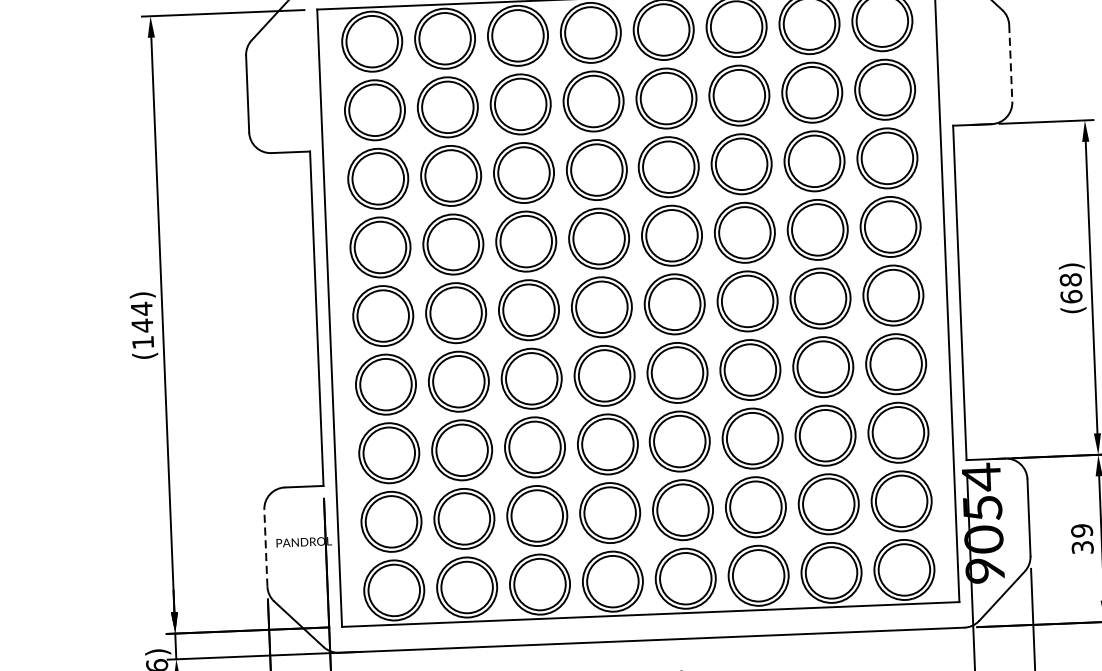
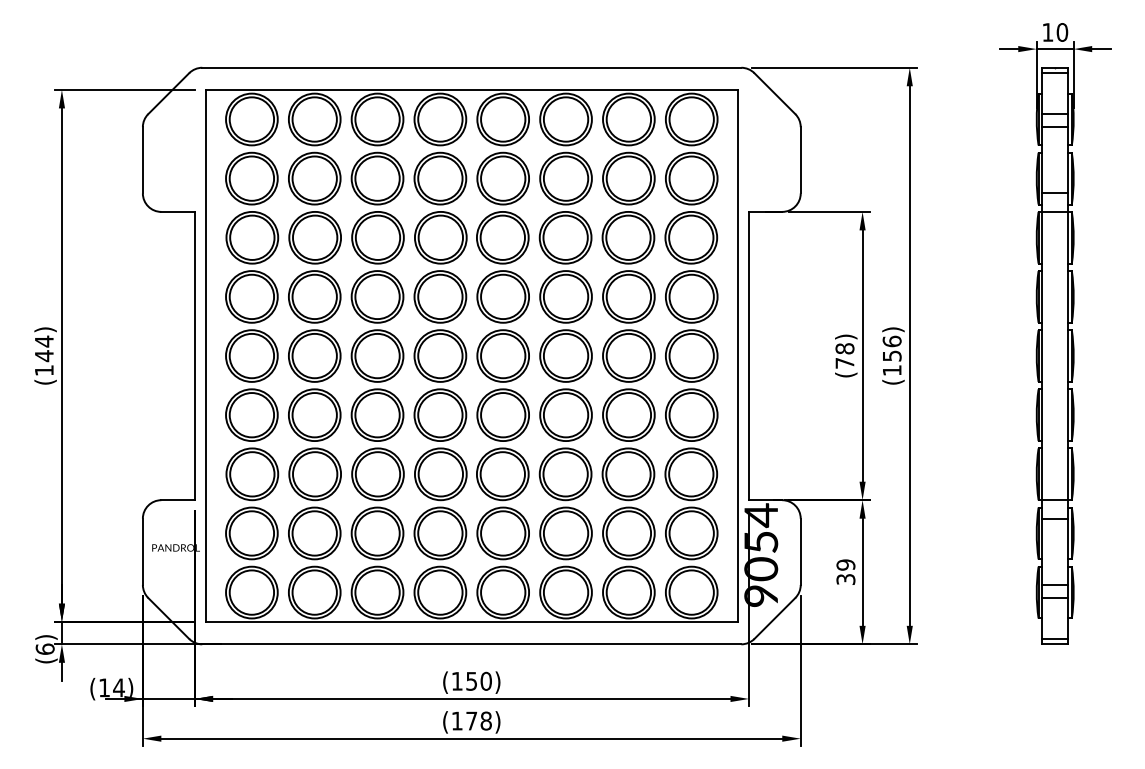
line: (1010, 63) -> (800, 160), dashed -> solid
text: (1070, 295) -> (844, 362), (68) -> (78)
line: (265, 547) -> (142, 551), dashed -> solid

